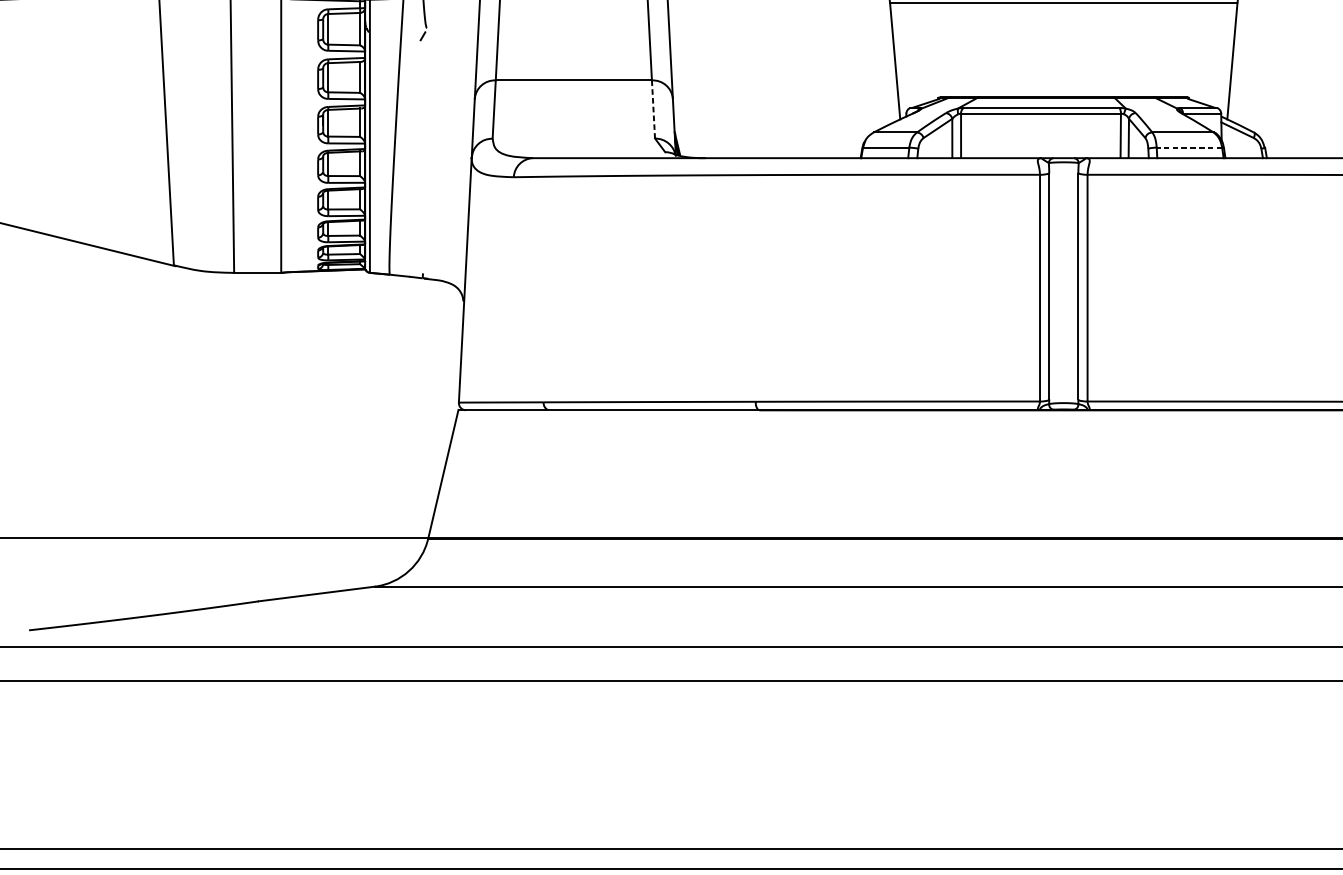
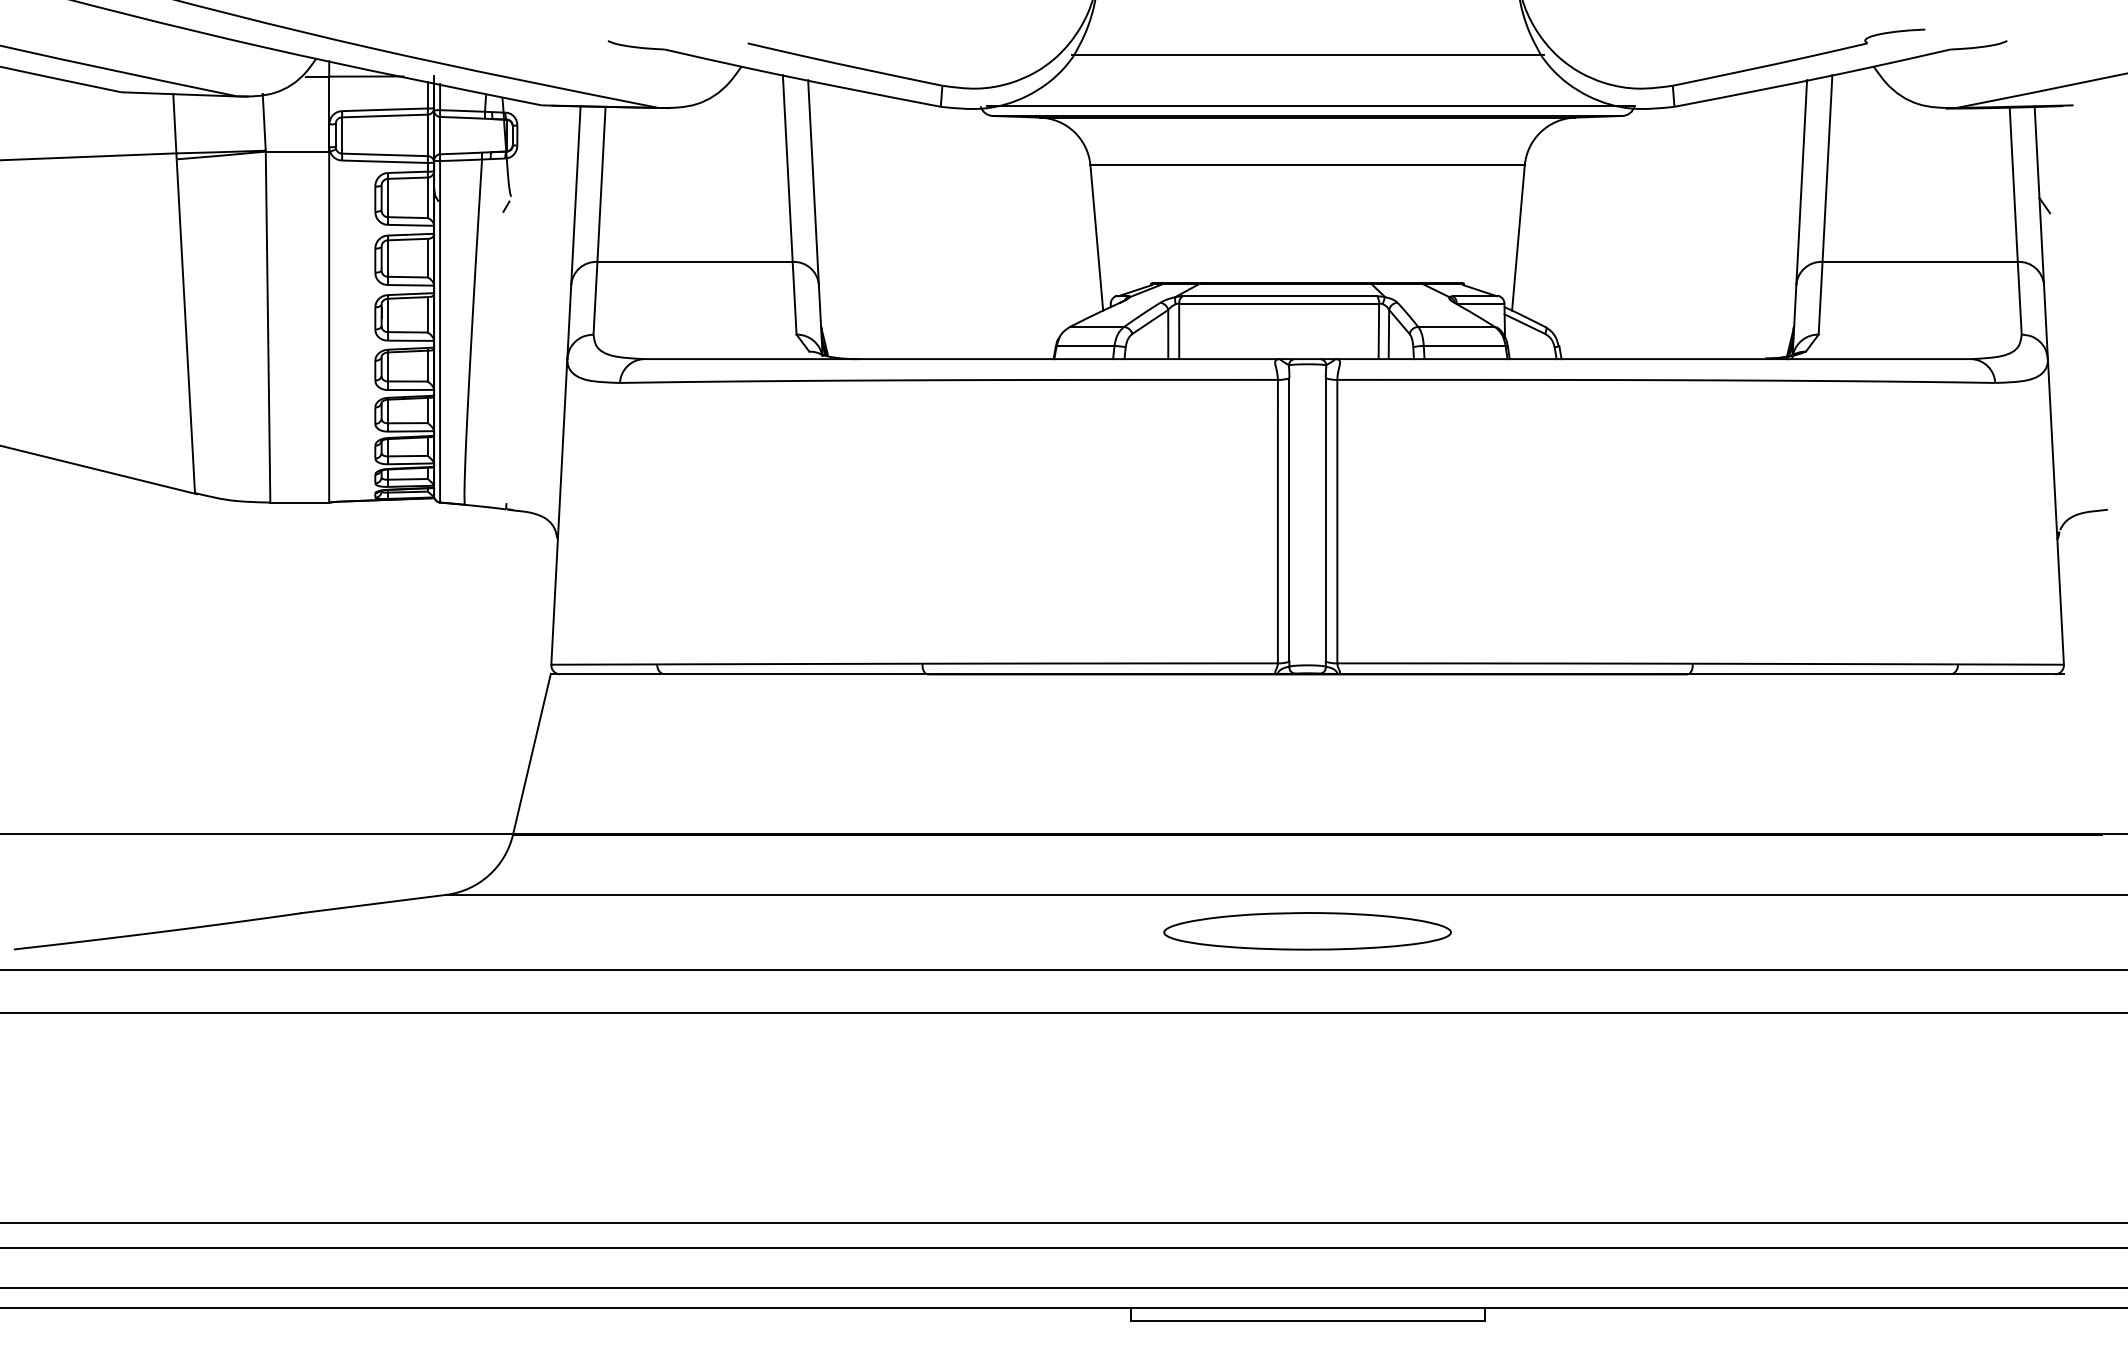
line: (653, 109) -> (794, 298), dashed -> solid
line: (1189, 148) -> (1464, 346), dashed -> solid
part: (1063, 615) -> (1307, 931), added

